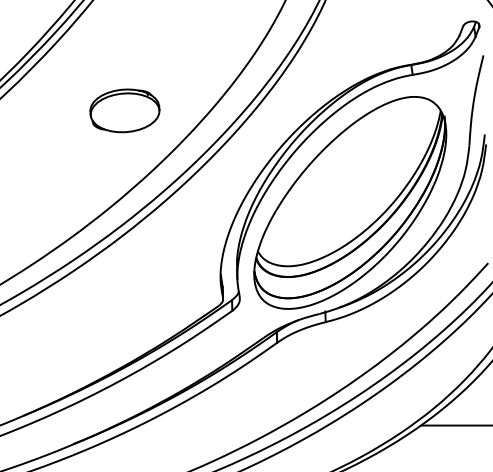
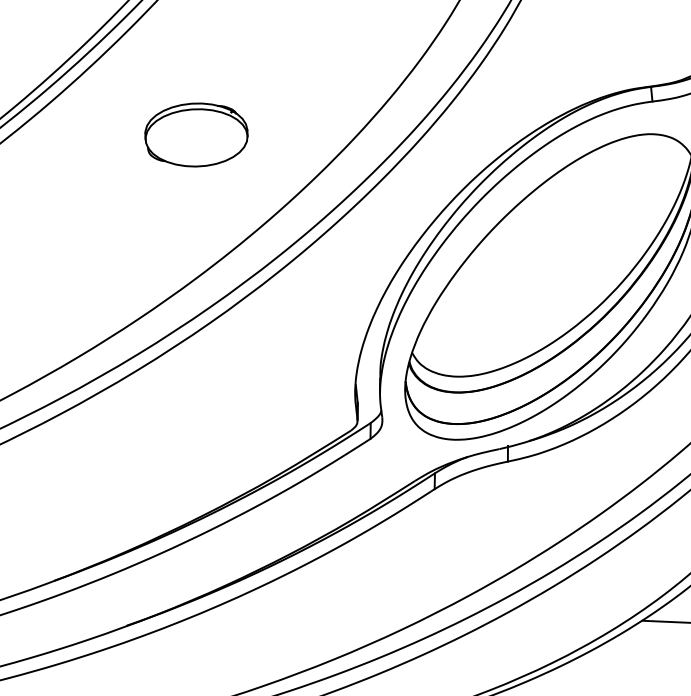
part: (124, 110) -> (195, 134), moved

